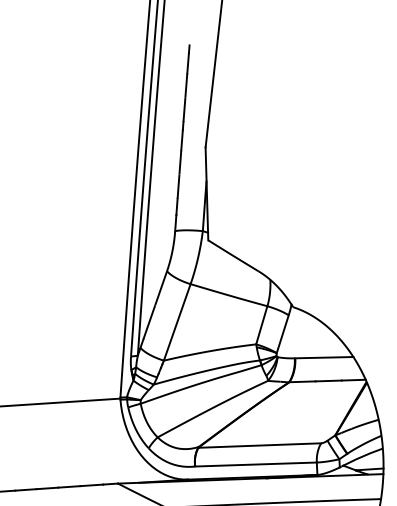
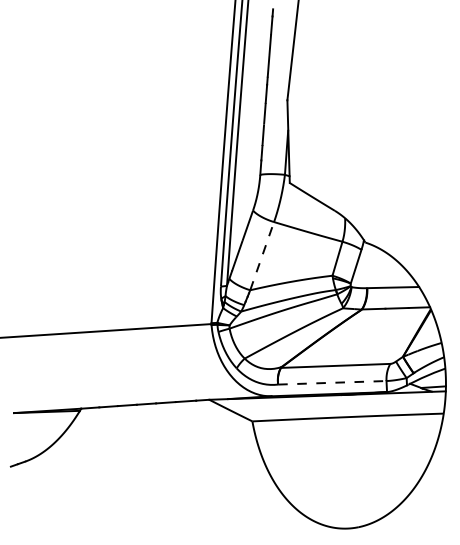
line: (177, 321) -> (262, 255), solid -> dashed
line: (256, 464) -> (332, 382), solid -> dashed

